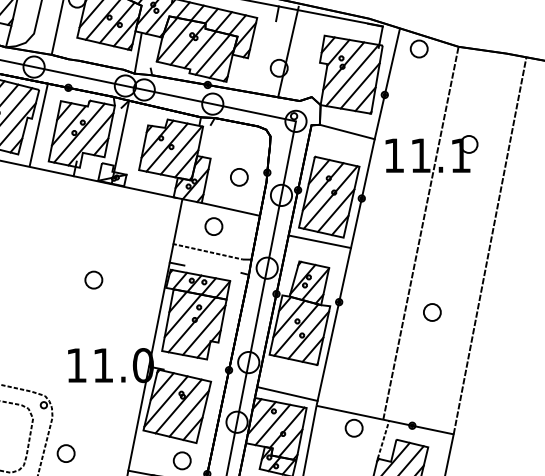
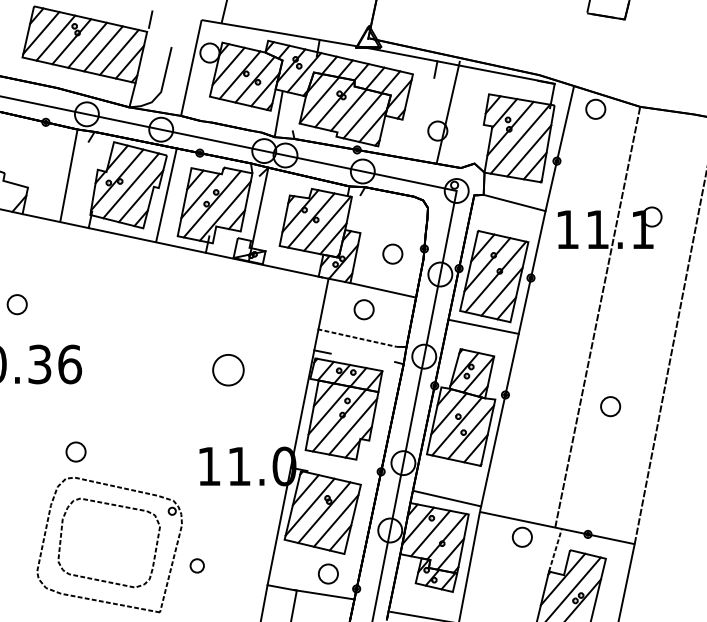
part: (93, 279) -> (228, 369), size x1.6
part: (65, 453) -> (196, 565), size x0.7

